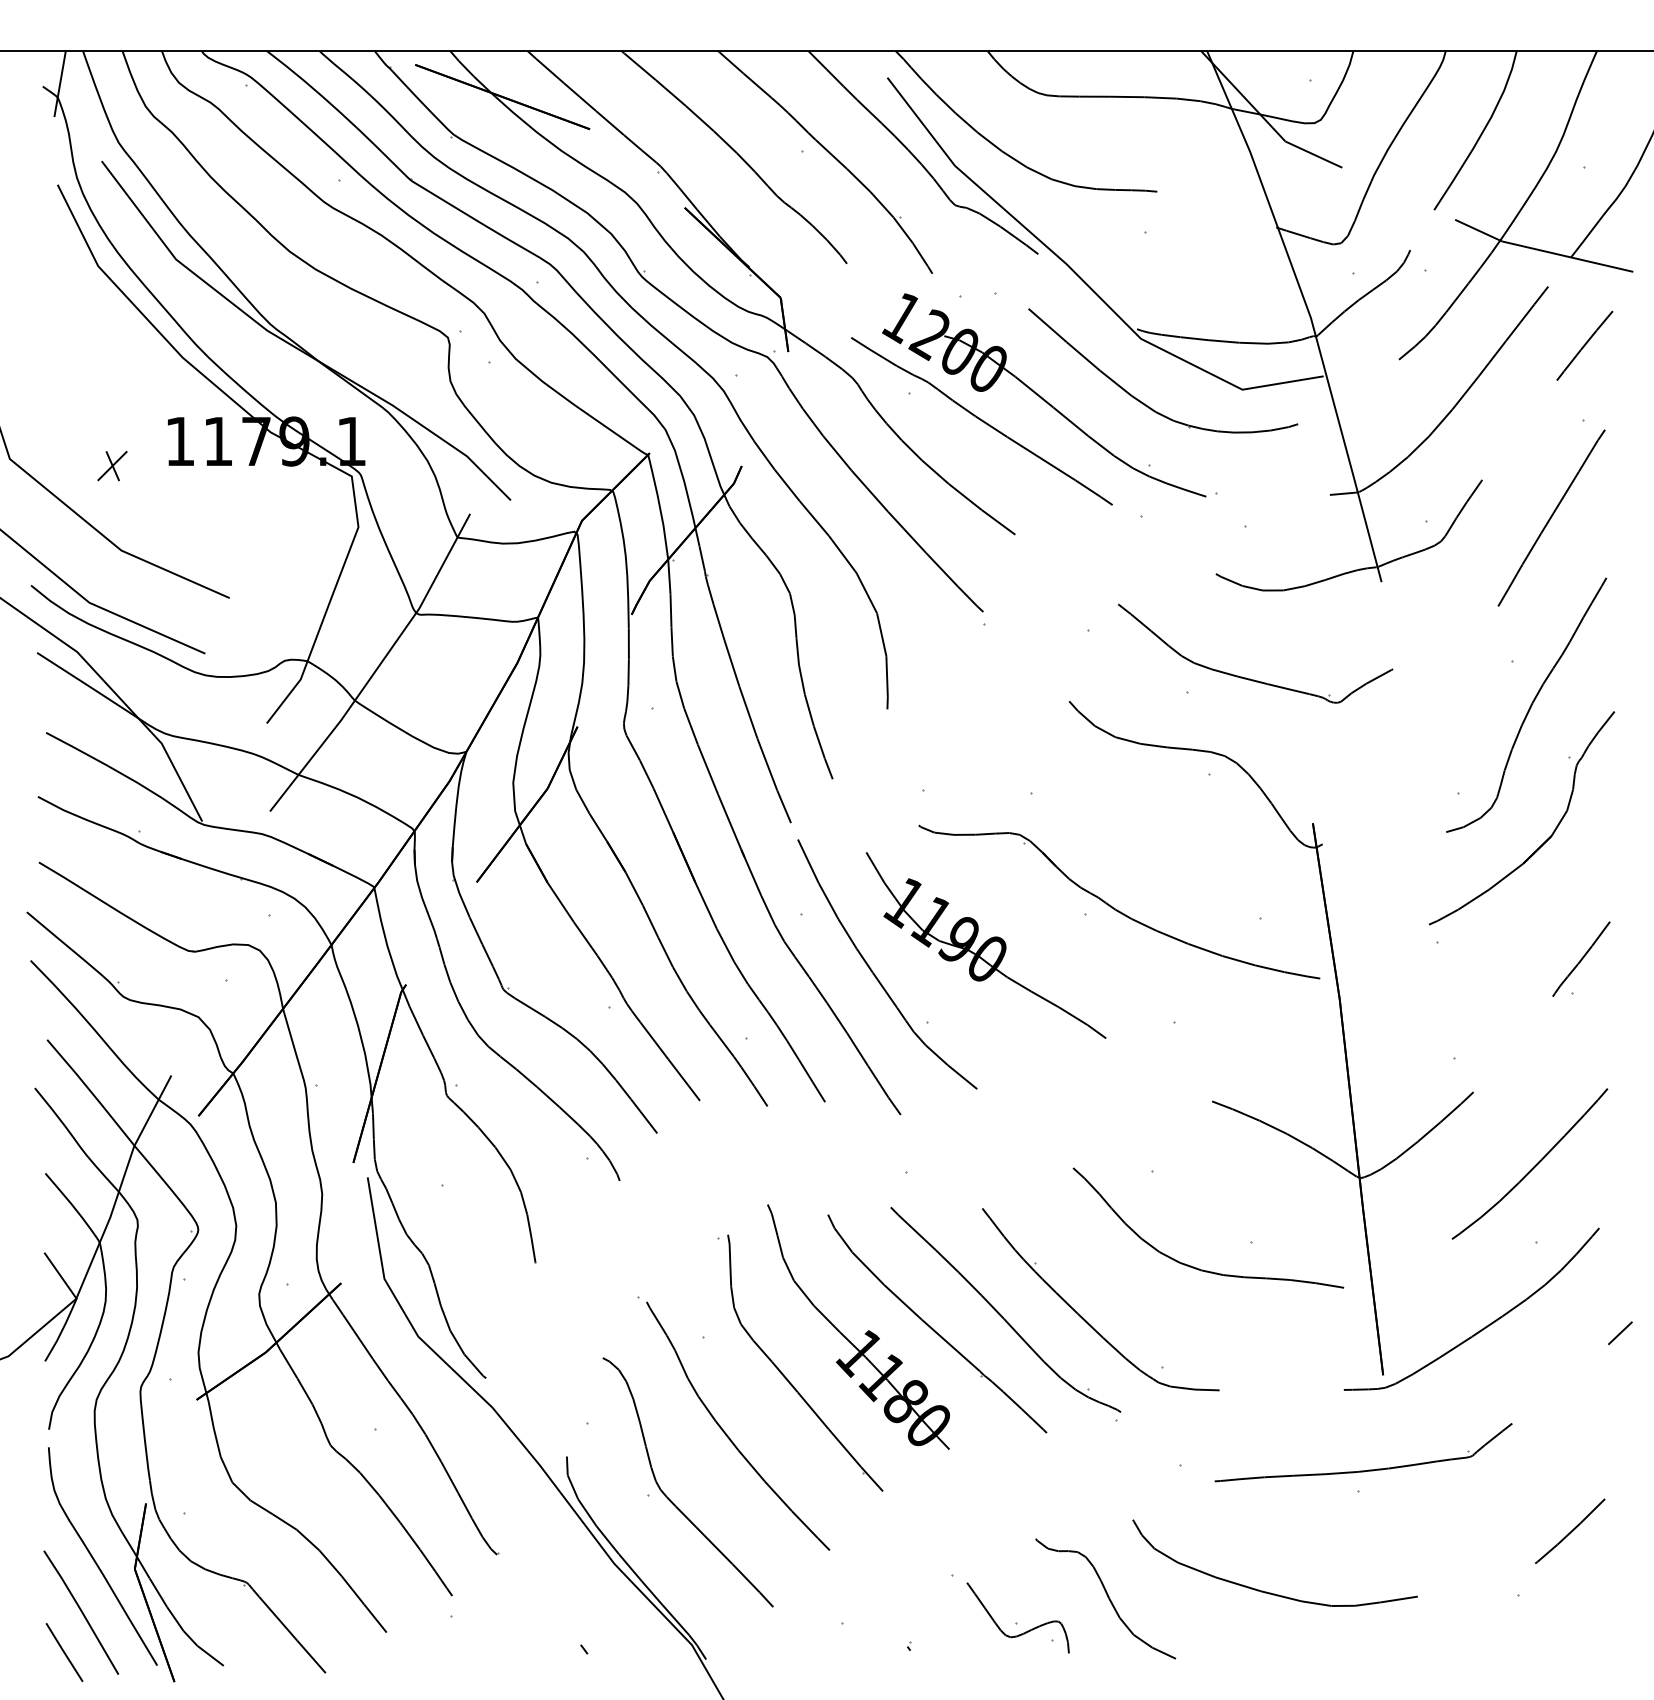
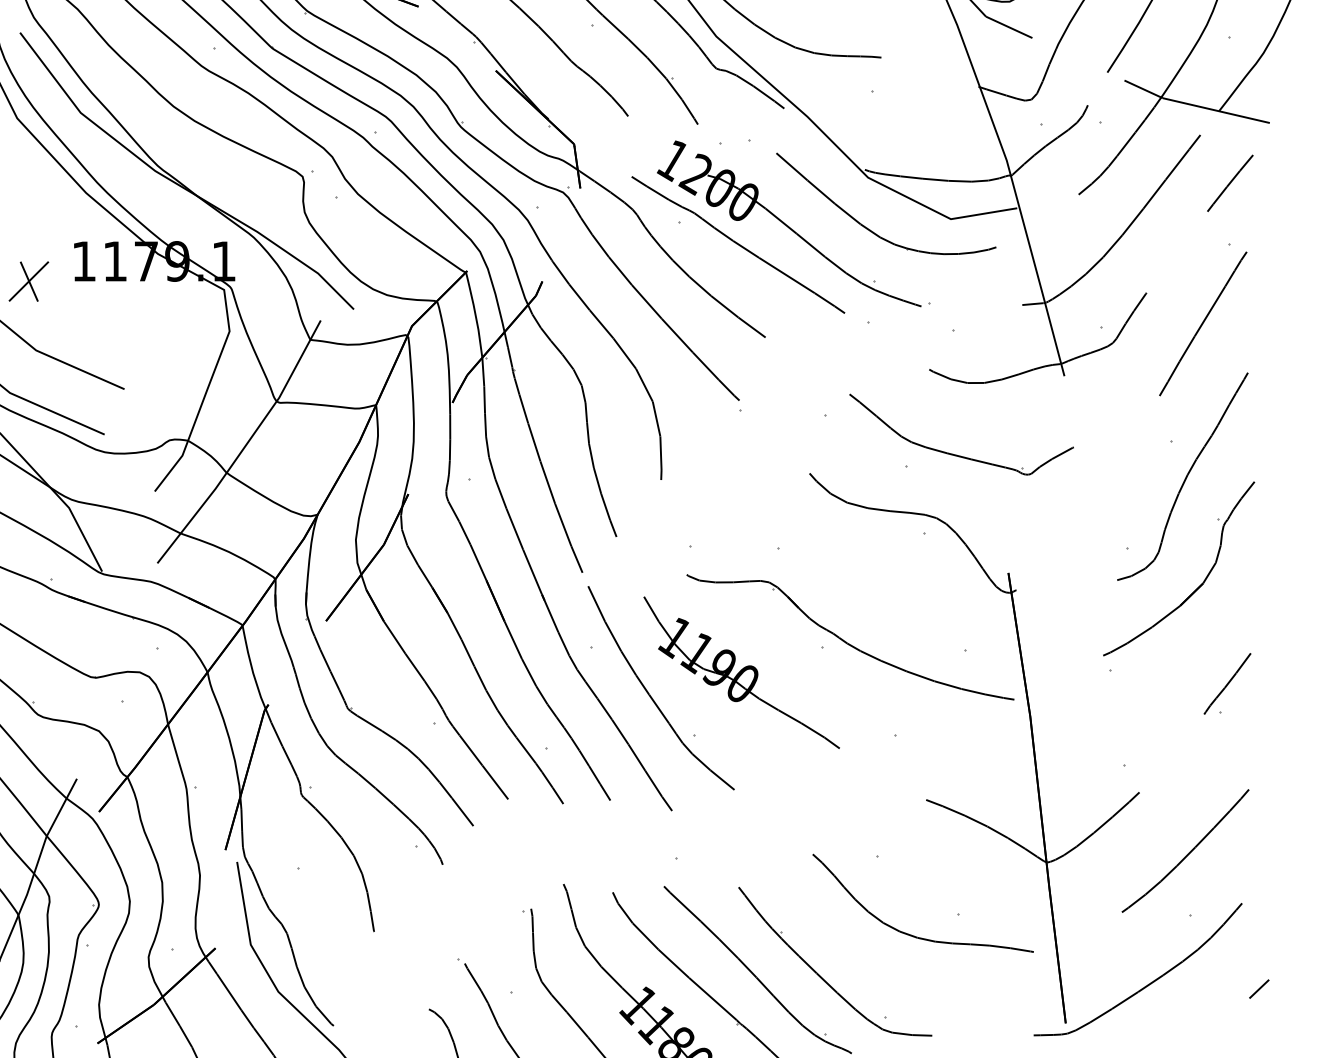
part: (112, 465) -> (28, 281), size x1.67

